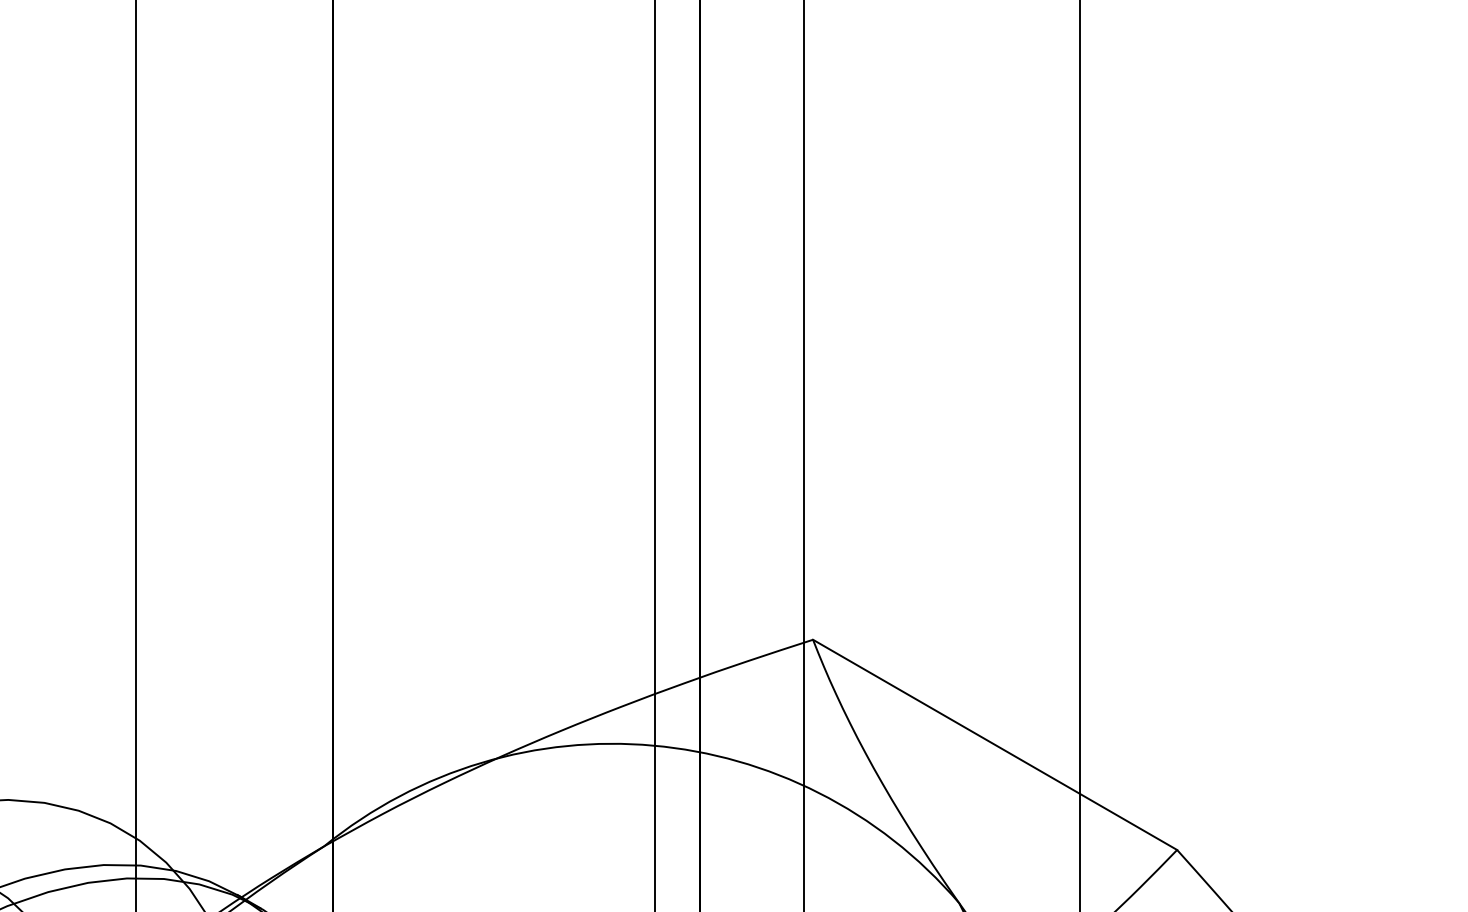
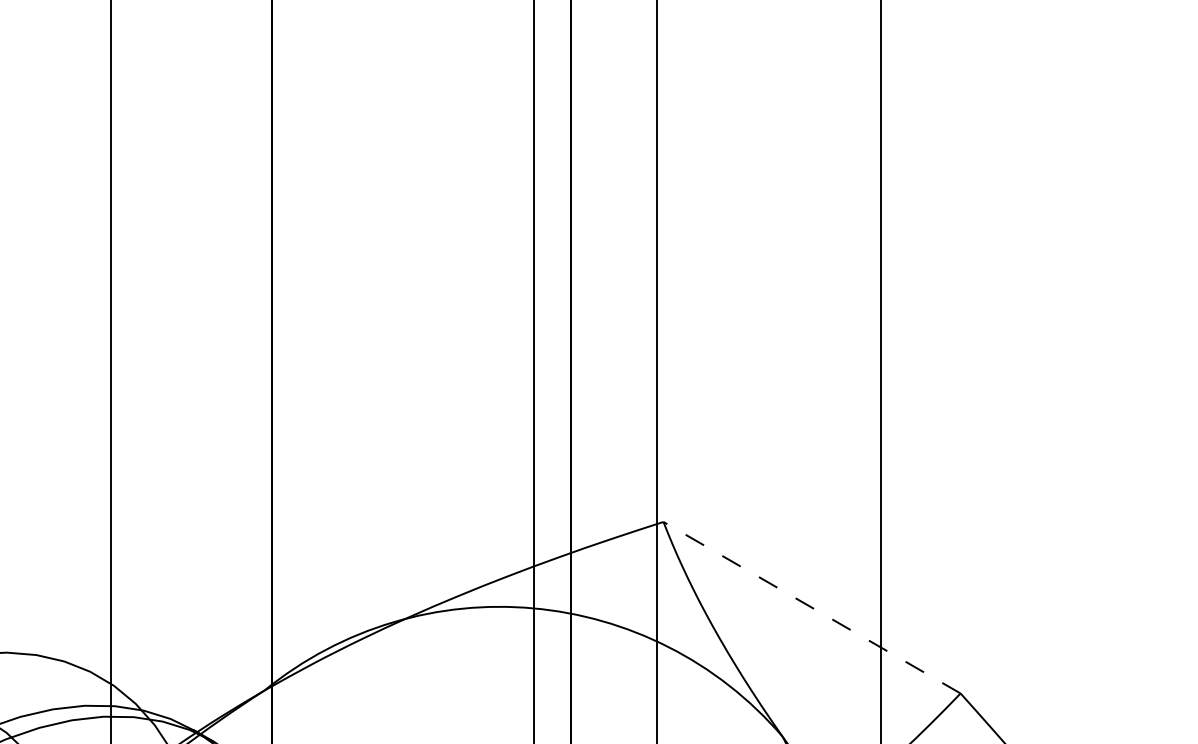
line: (994, 744) -> (811, 607), solid -> dashed

